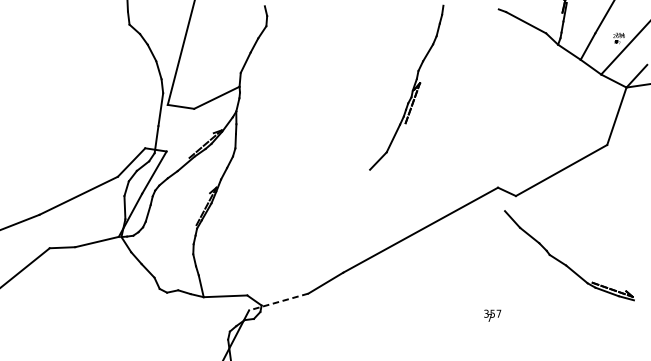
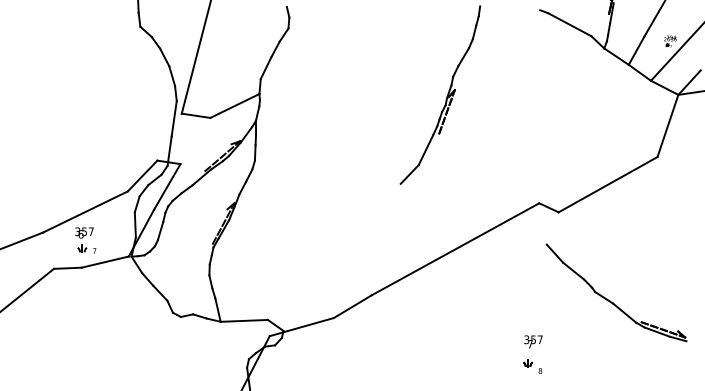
part: (78, 222) -> (85, 240), added
part: (563, 262) -> (610, 300), moved
line: (278, 302) -> (301, 327), dashed -> solid
part: (491, 338) -> (532, 366), added

